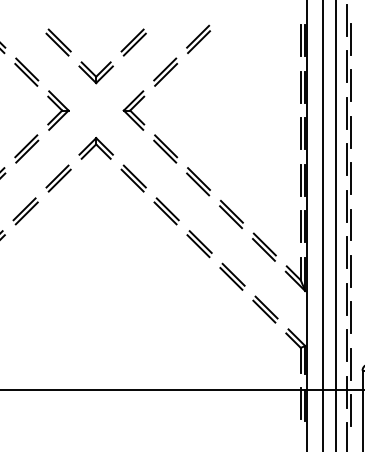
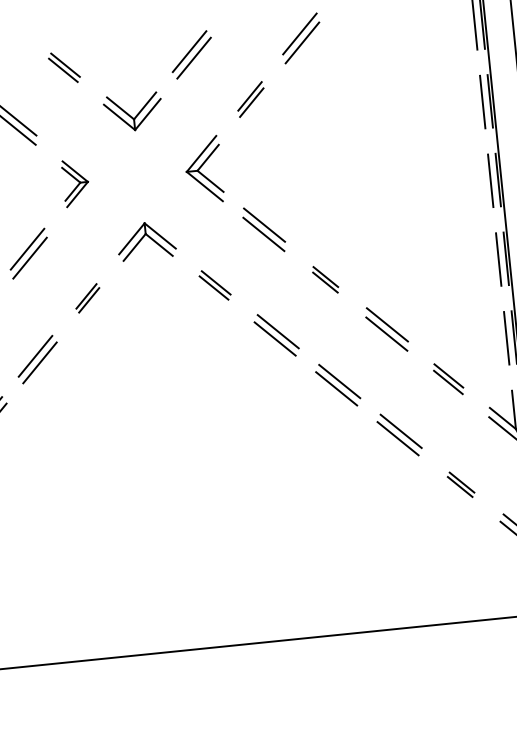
part: (58, 42) -> (64, 67), size x0.7
part: (165, 71) -> (250, 98), size x0.7
part: (58, 110) -> (75, 182), size x0.7
part: (58, 178) -> (87, 298), size x0.6
part: (133, 178) -> (214, 285), size x0.7
part: (198, 181) -> (325, 279), size x0.6
part: (264, 246) -> (448, 378), size x0.7
part: (265, 309) -> (461, 484), size x0.6

